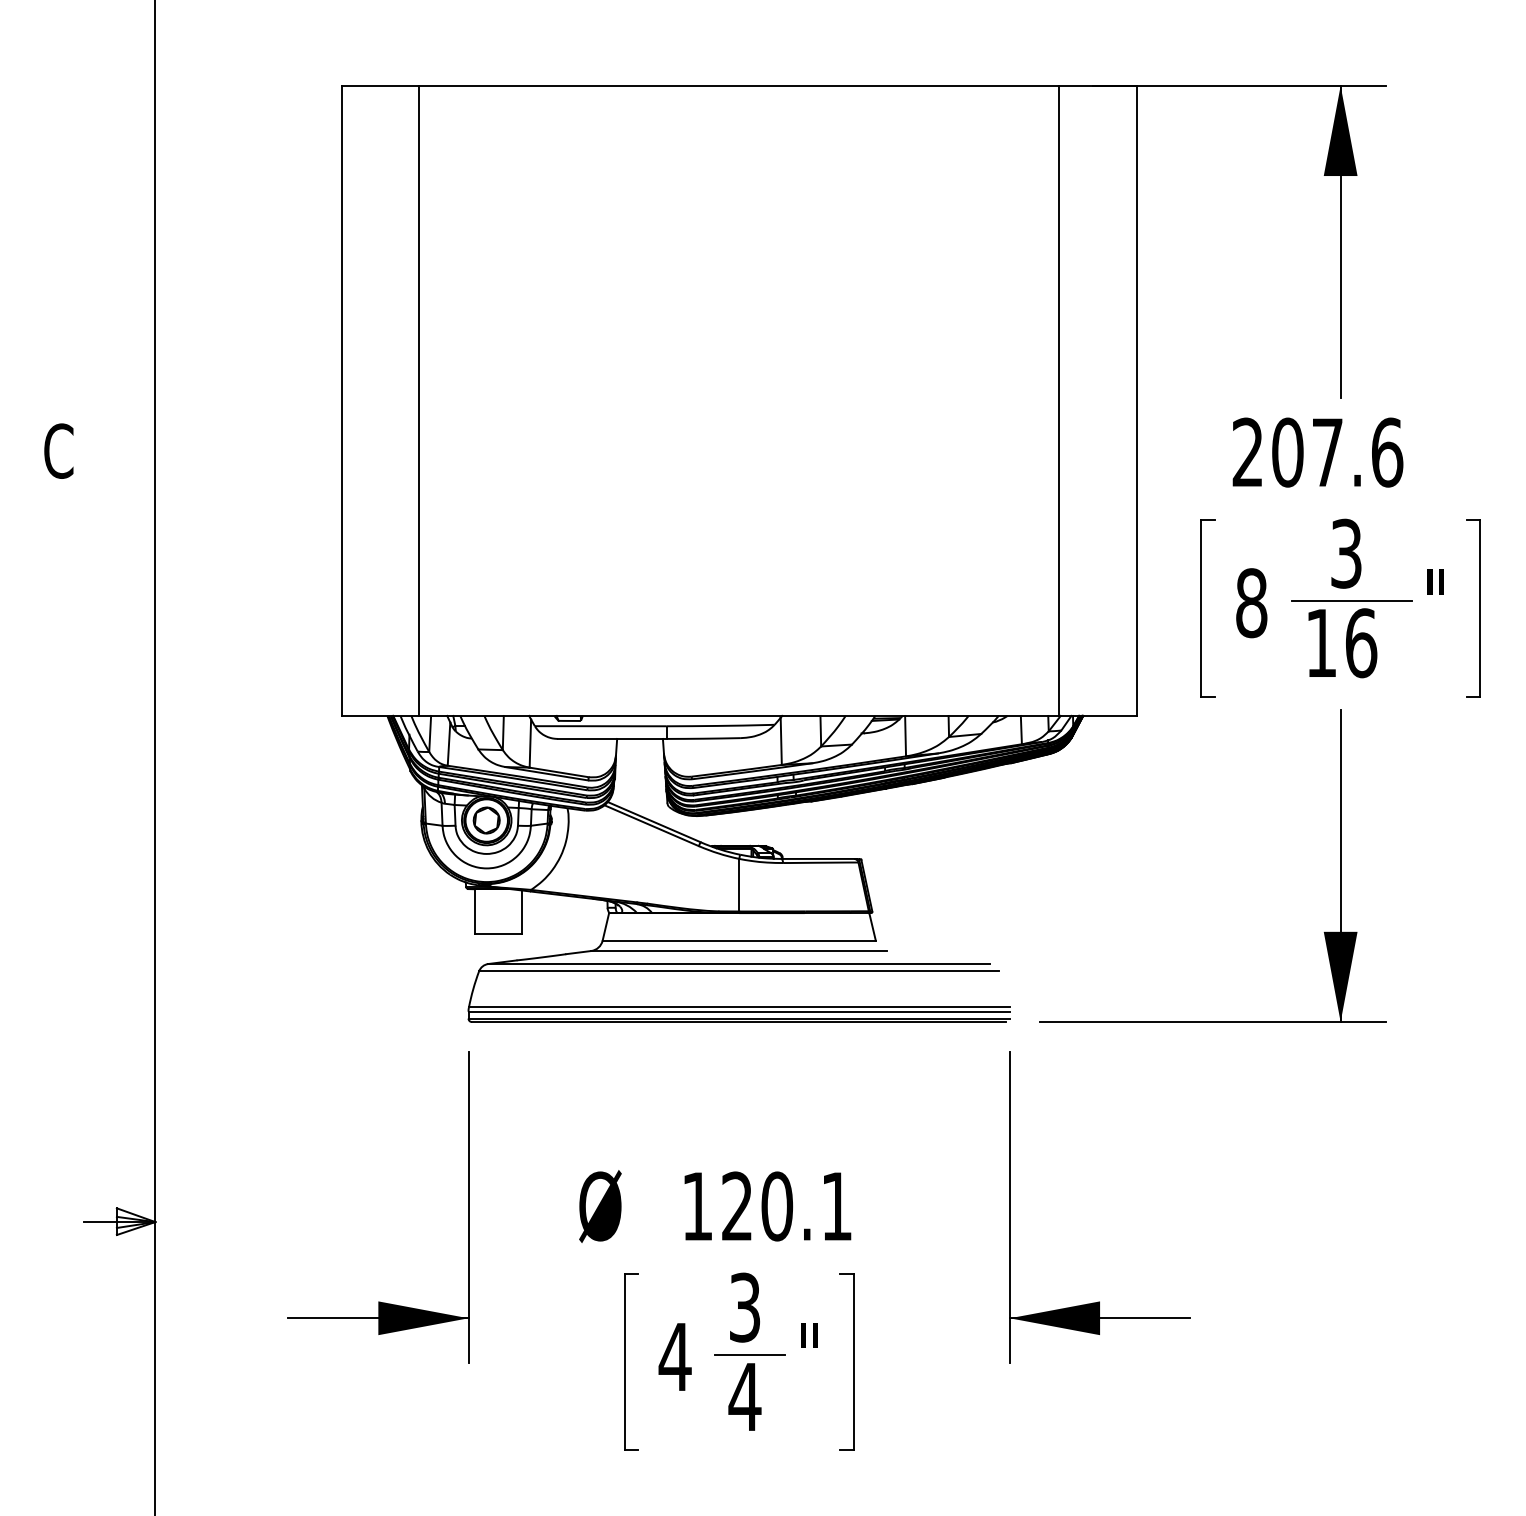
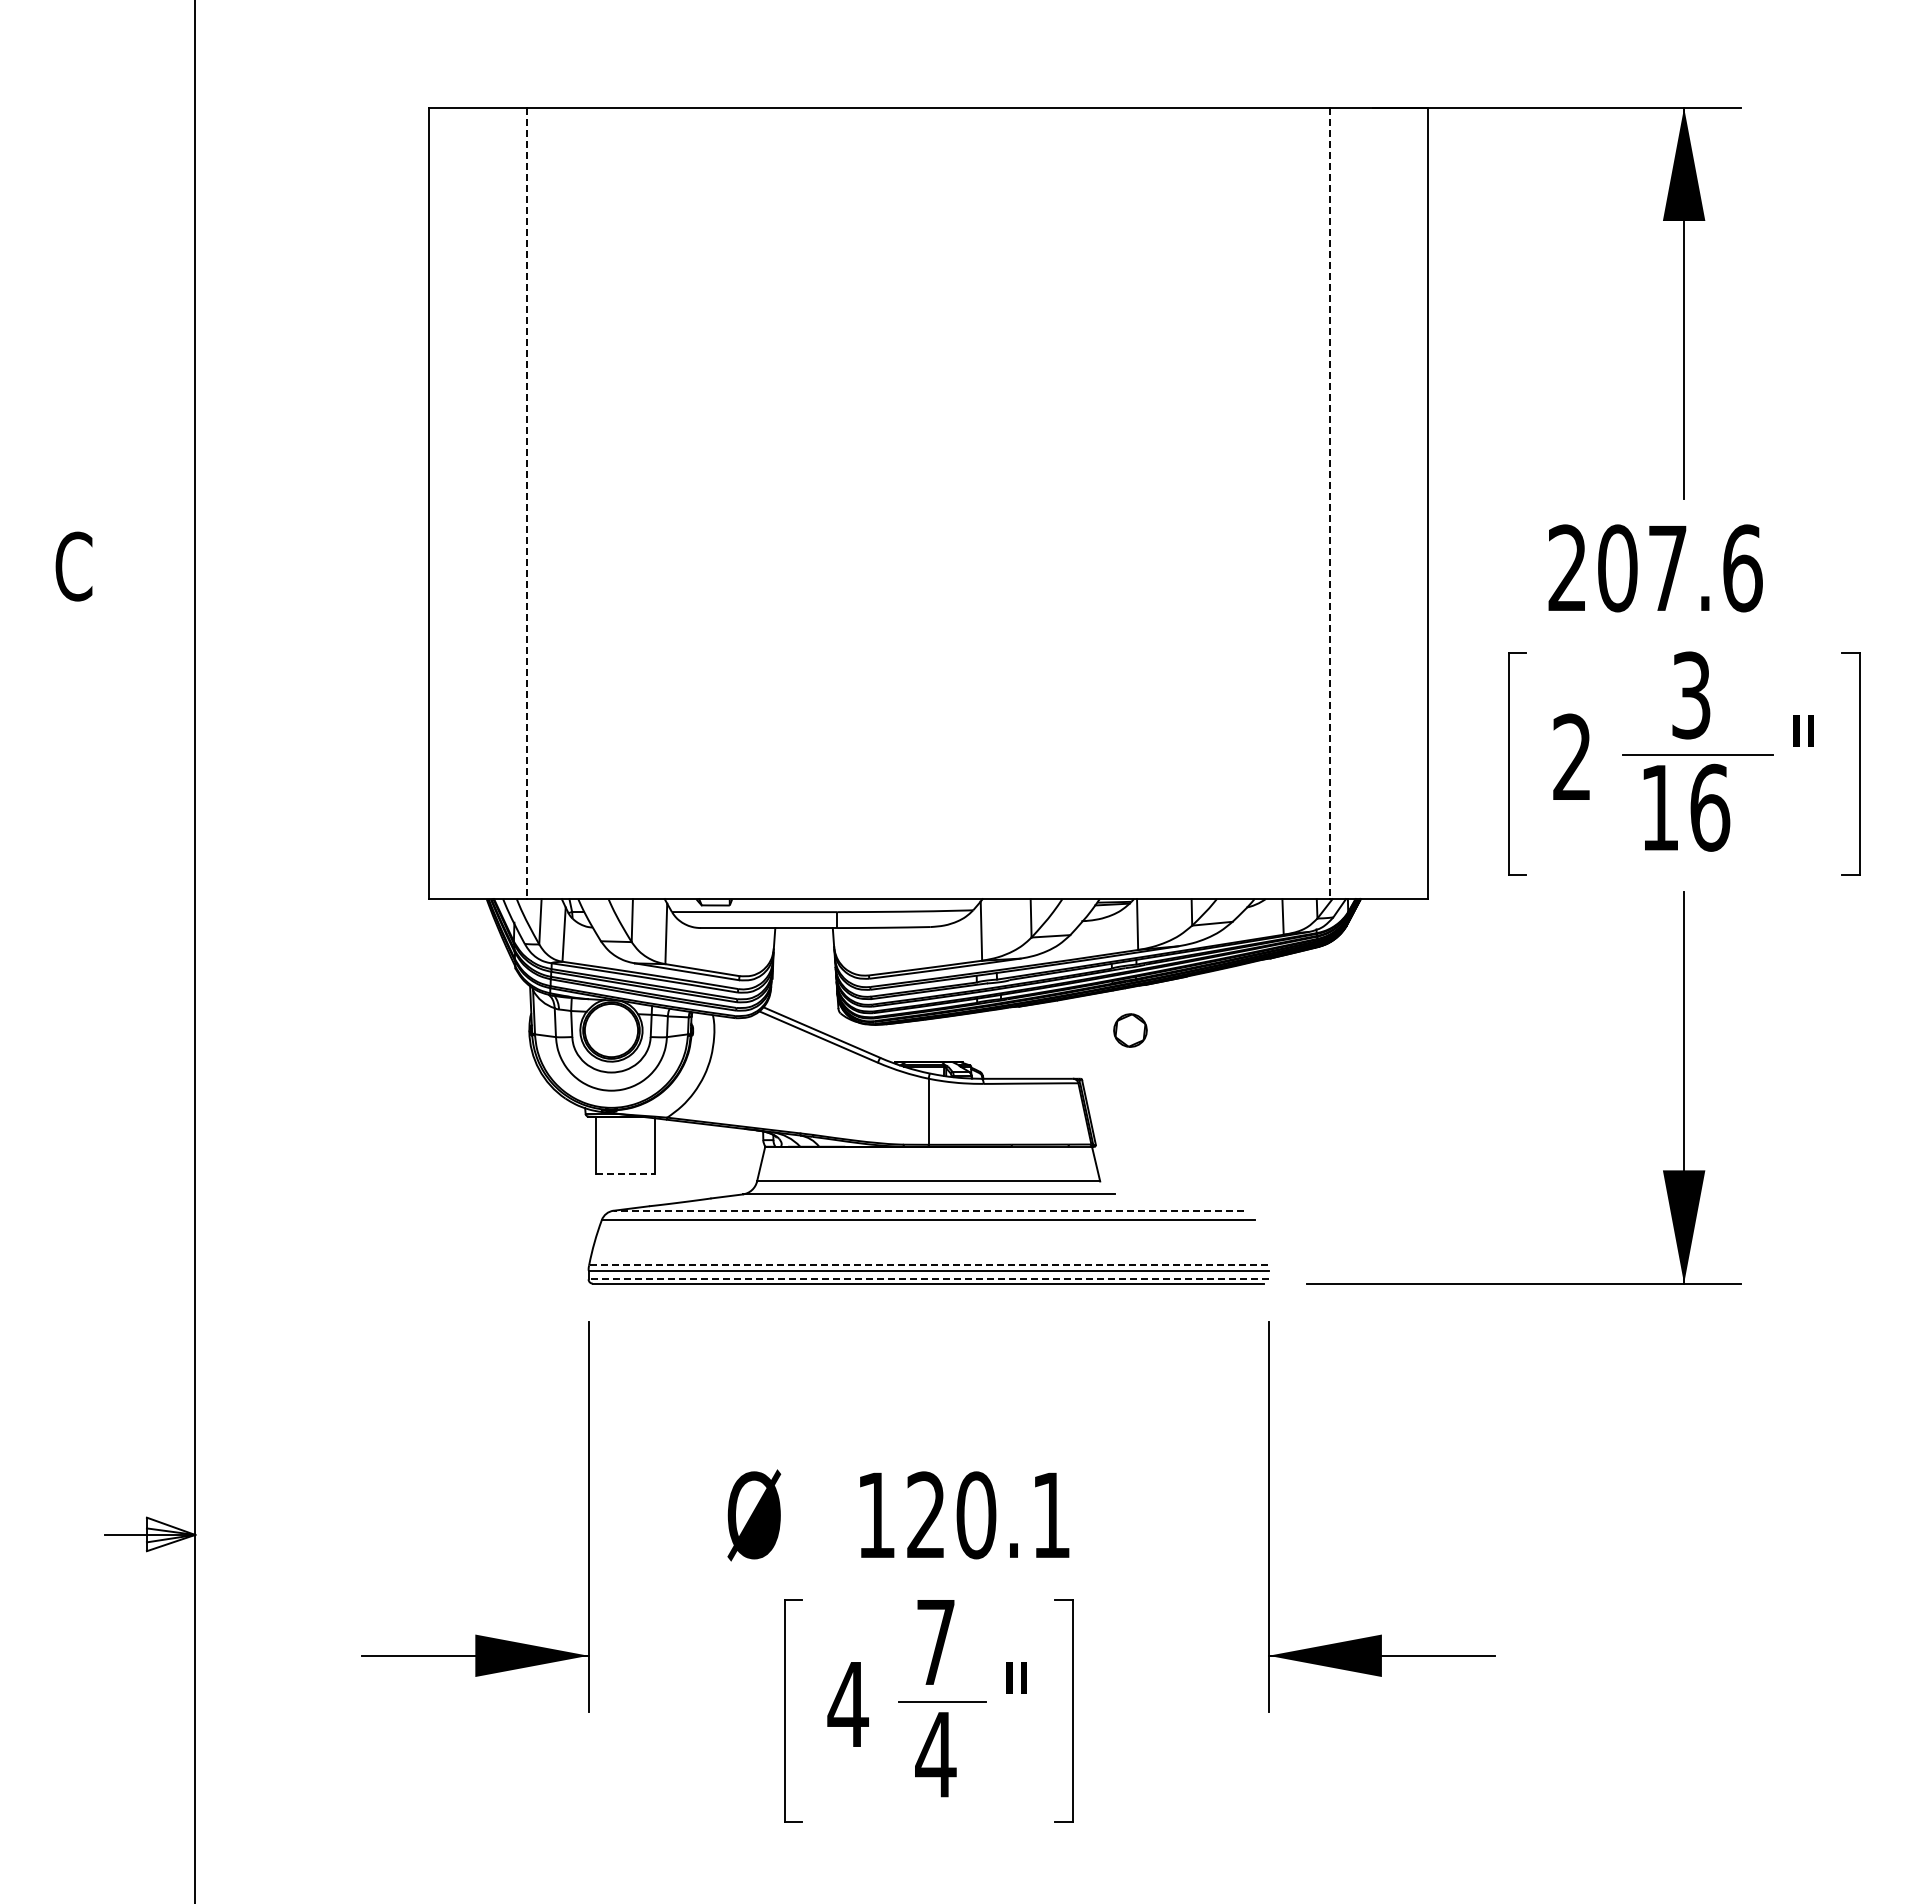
line: (419, 400) -> (526, 503), solid -> dashed
line: (1059, 400) -> (1330, 503), solid -> dashed
text: (1251, 603) -> (1572, 757), 8 -> 2
part: (486, 820) -> (1130, 1030), moved
line: (498, 934) -> (626, 1173), solid -> dashed
line: (739, 963) -> (928, 1210), solid -> dashed
line: (739, 1007) -> (928, 1265), solid -> dashed
line: (739, 1018) -> (928, 1279), solid -> dashed
text: (744, 1307) -> (935, 1642), 3 -> 7

